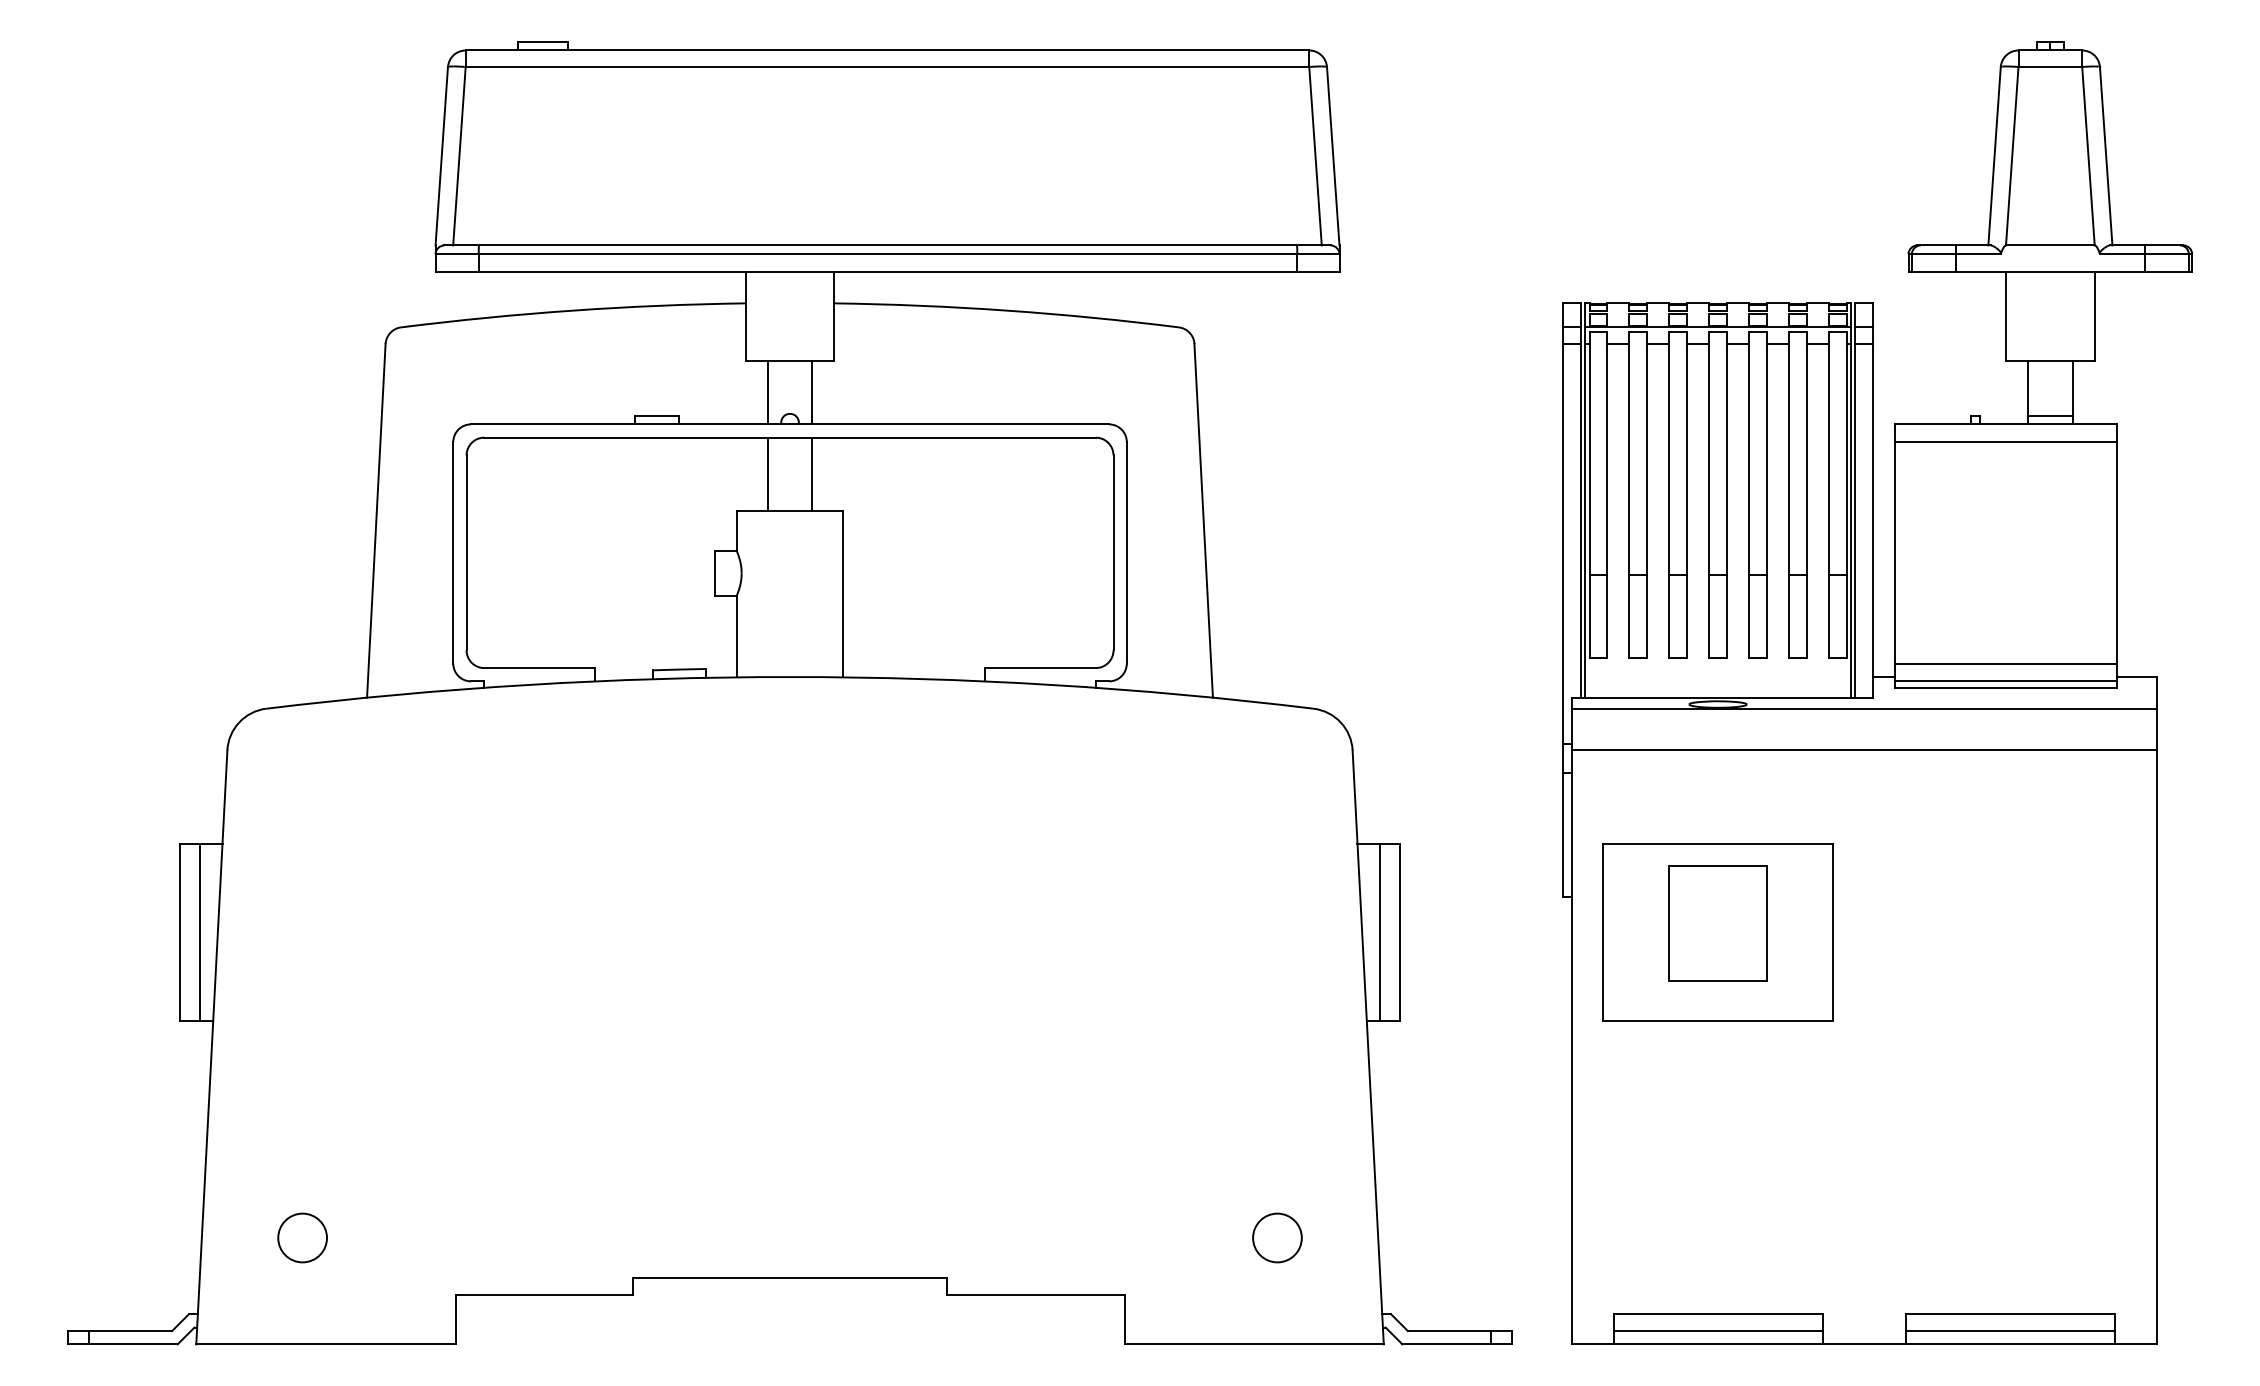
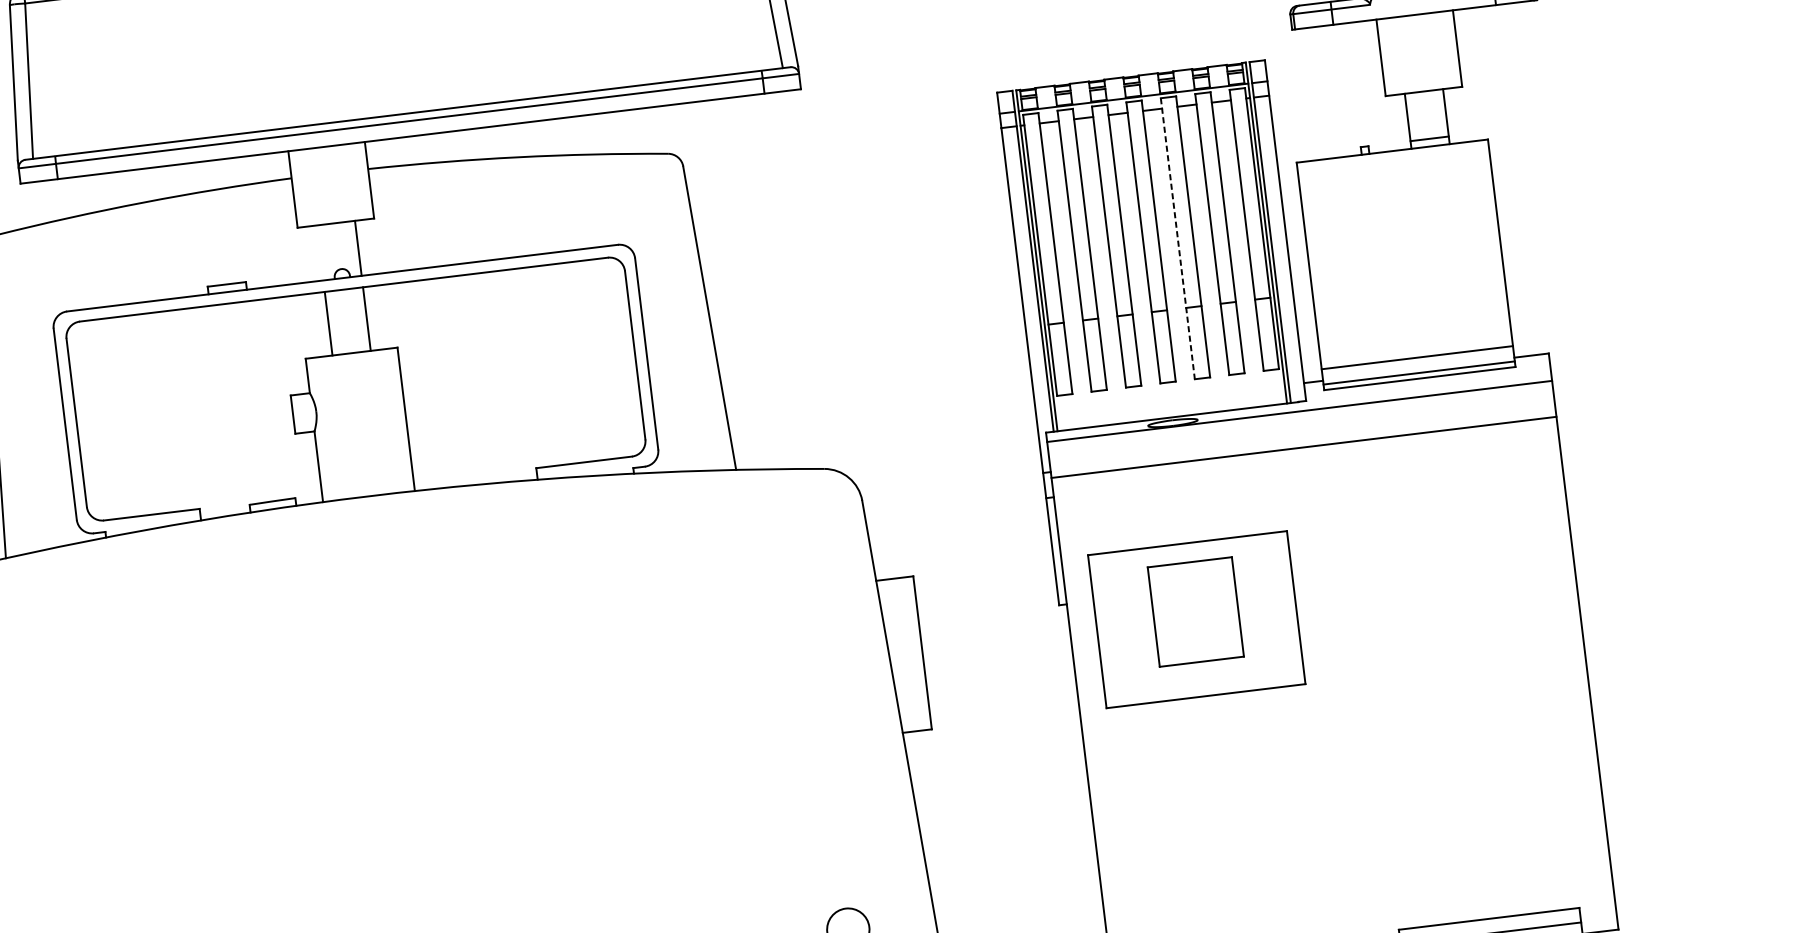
line: (767, 392) -> (319, 252), removed
line: (2005, 442) -> (1393, 166), removed
line: (1749, 494) -> (1178, 238), solid -> dashed
line: (1379, 931) -> (904, 654), removed

